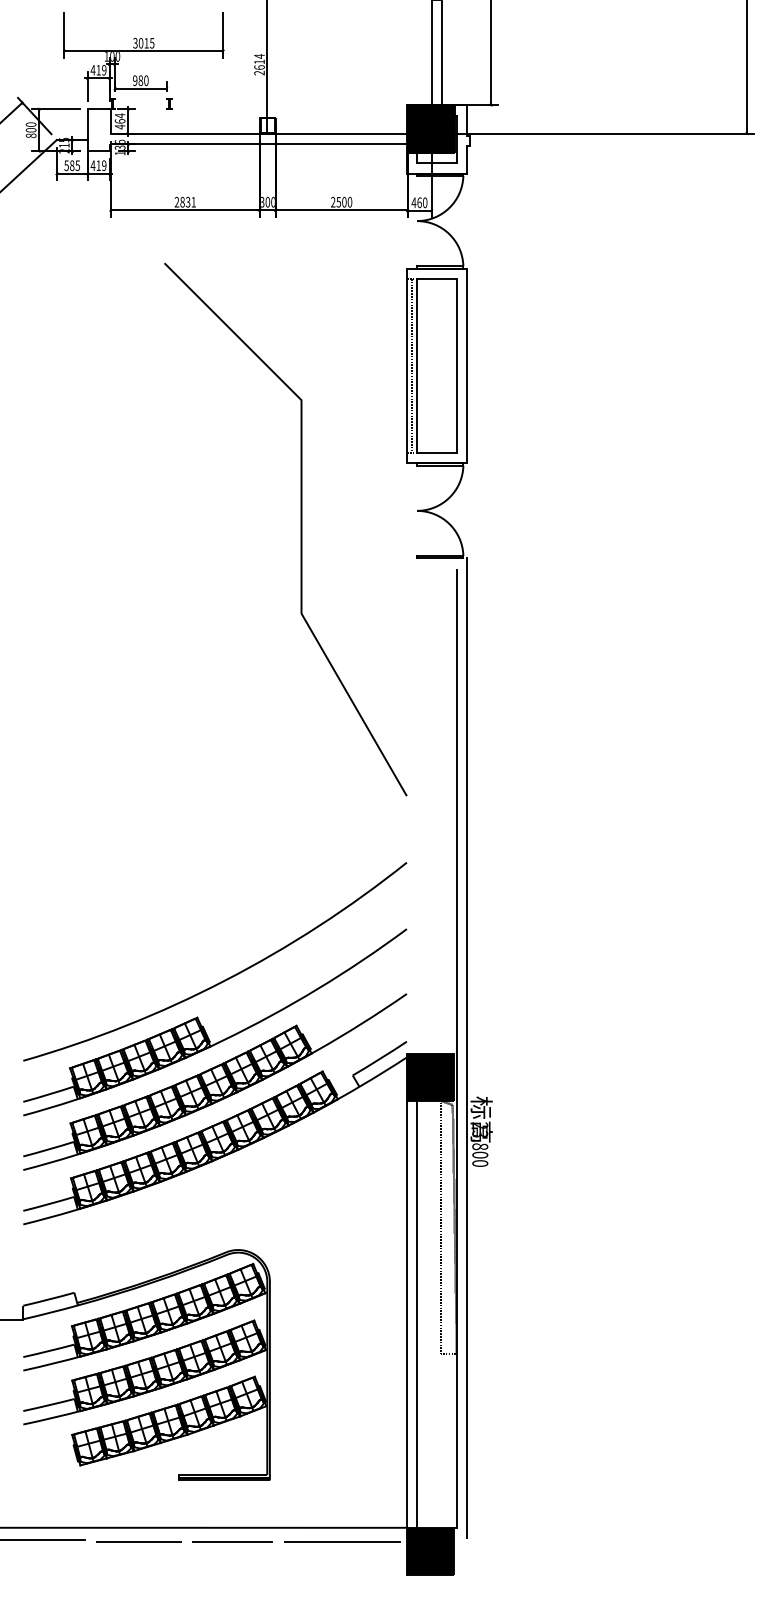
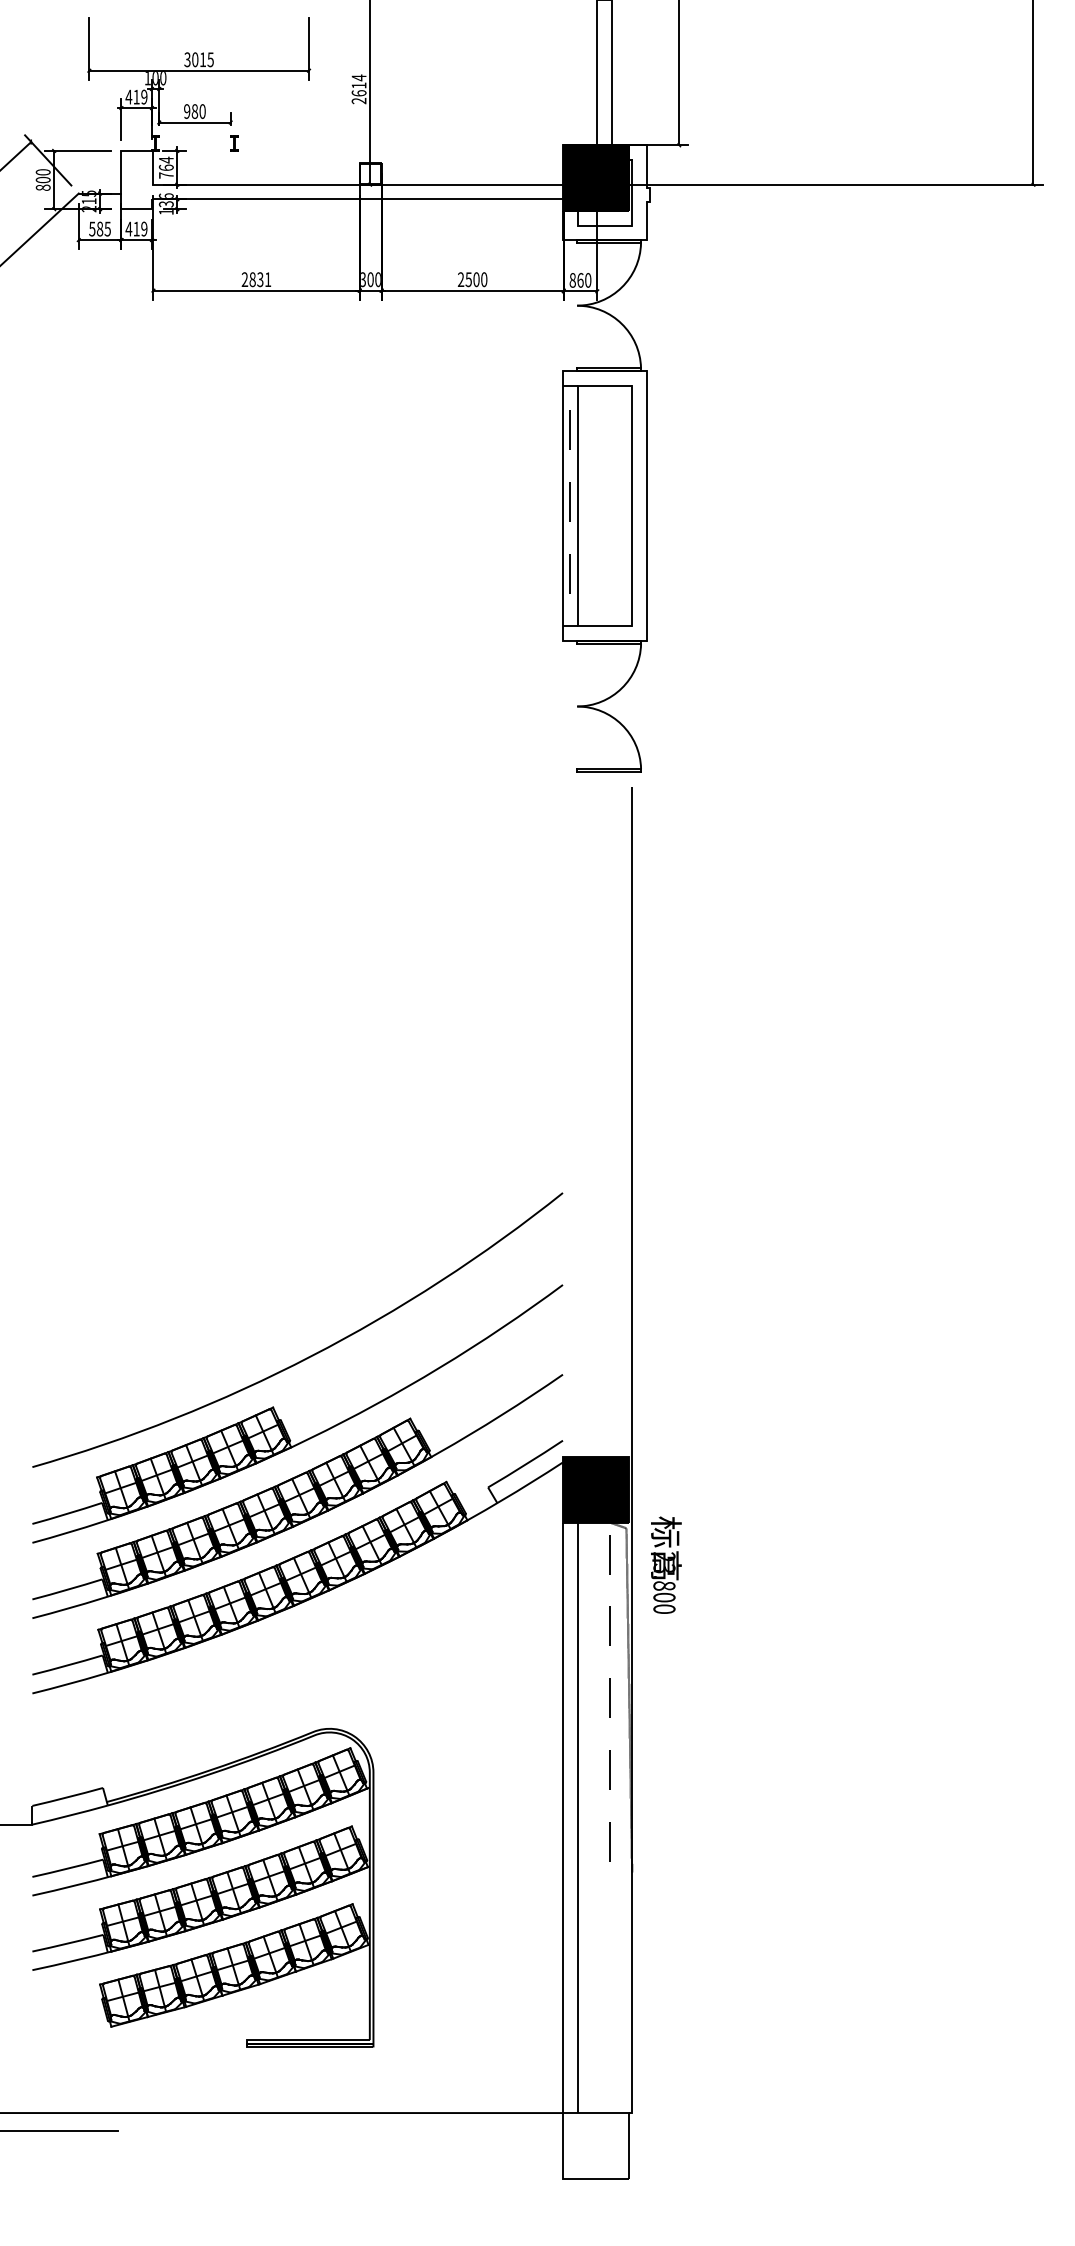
text: (120, 126) -> (166, 175), 464 -> 764
text: (413, 202) -> (572, 280), 460 -> 860
line: (301, 529) -> (416, 732), removed
line: (467, 1048) -> (646, 1449), removed
line: (138, 1541) -> (191, 2132), removed
line: (232, 1541) -> (321, 2132), removed
line: (342, 1541) -> (473, 2132), removed
fill: (430, 1551) -> (595, 2145), removed

